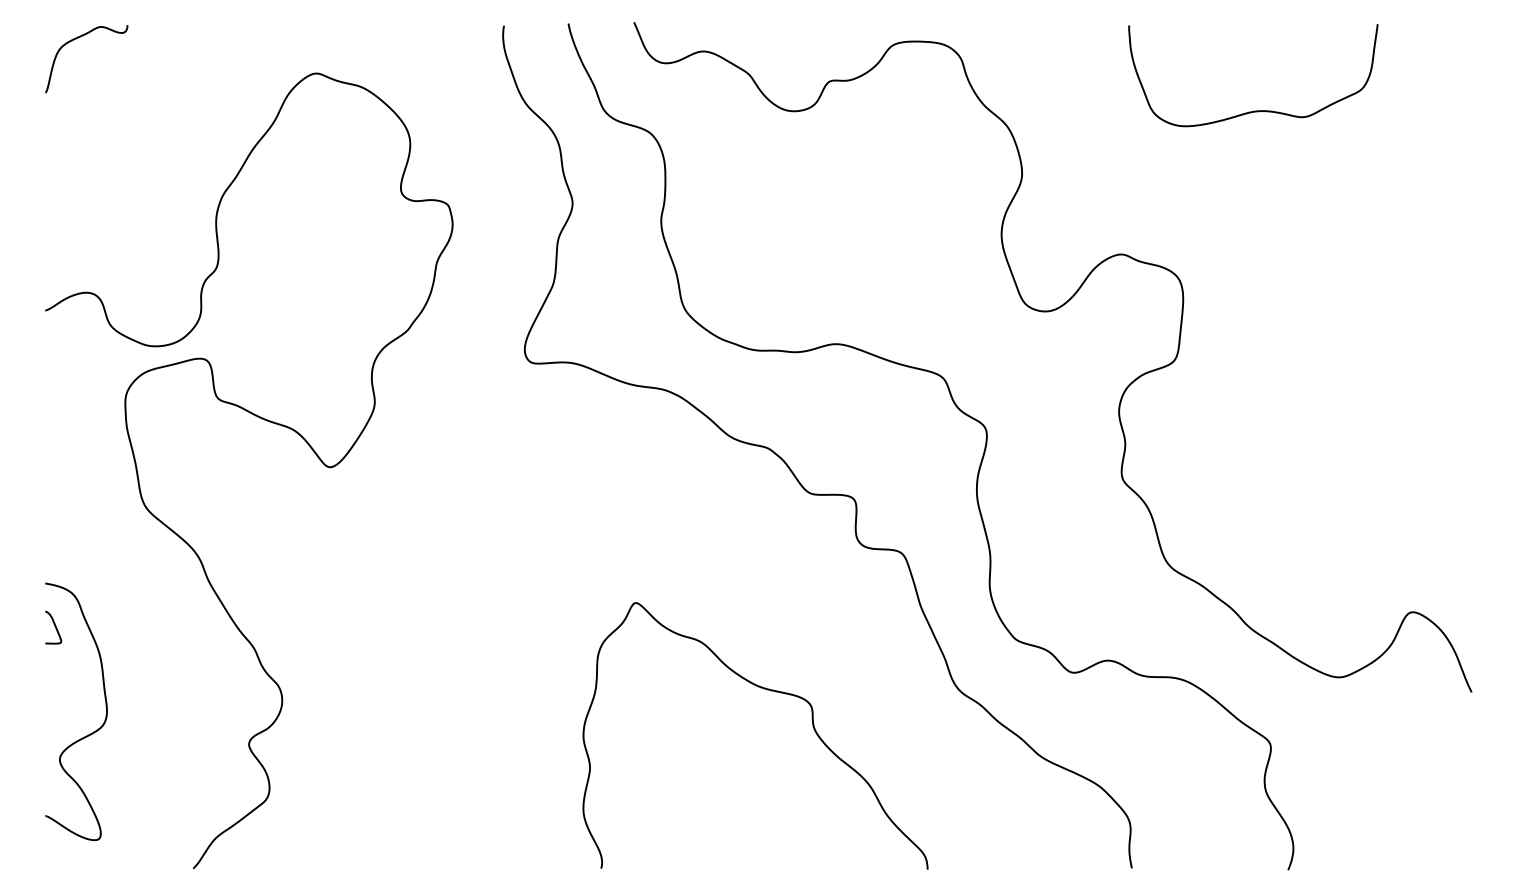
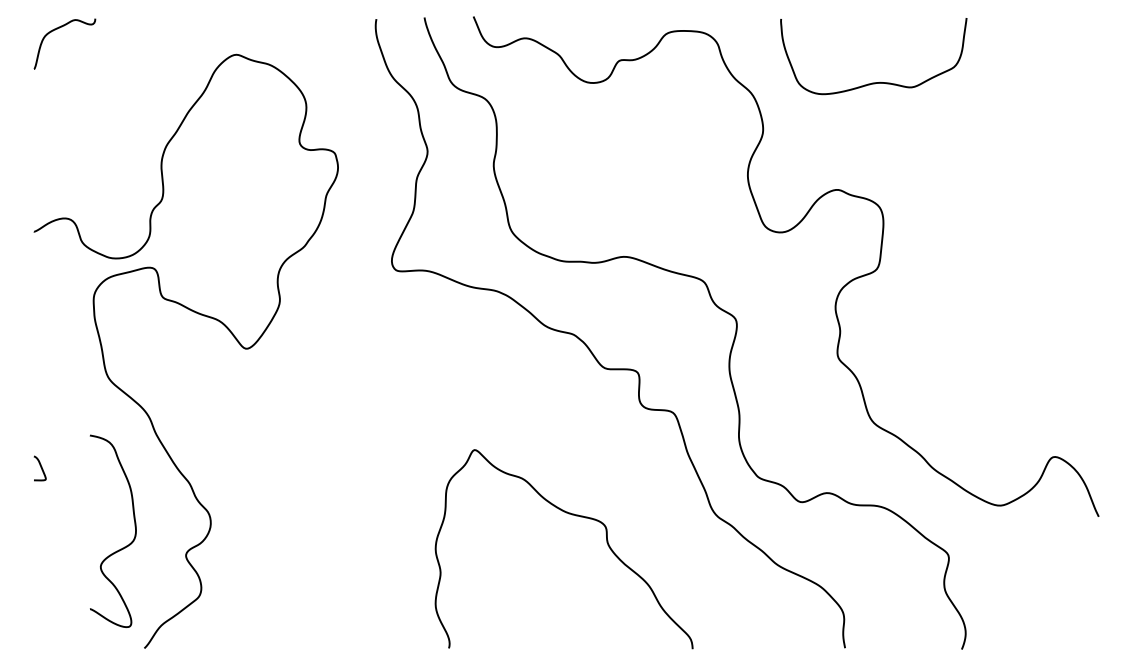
curve: (1252, 110) -> (873, 82), moved
curve: (86, 734) -> (120, 548), moved

